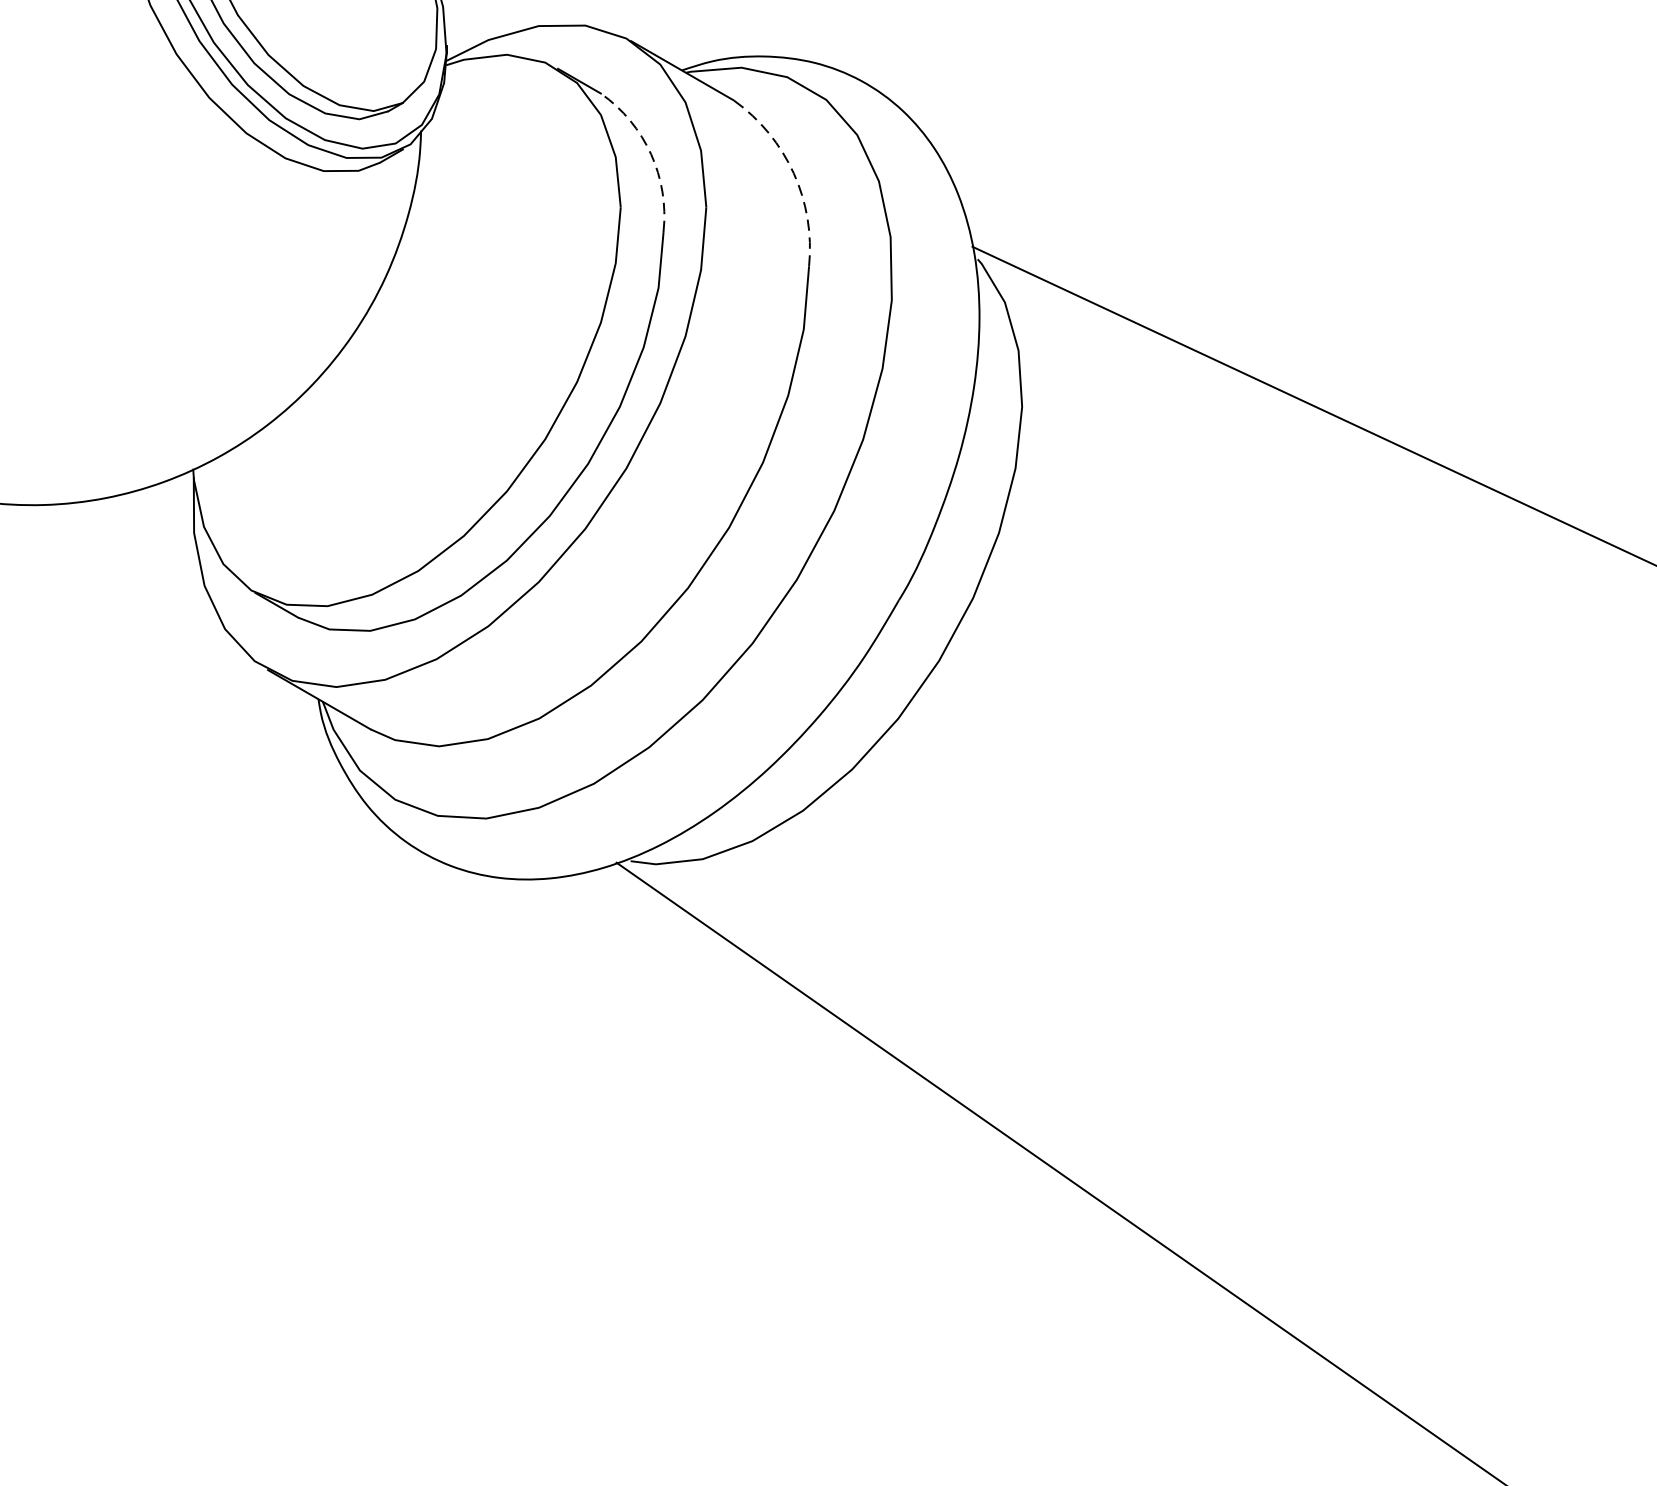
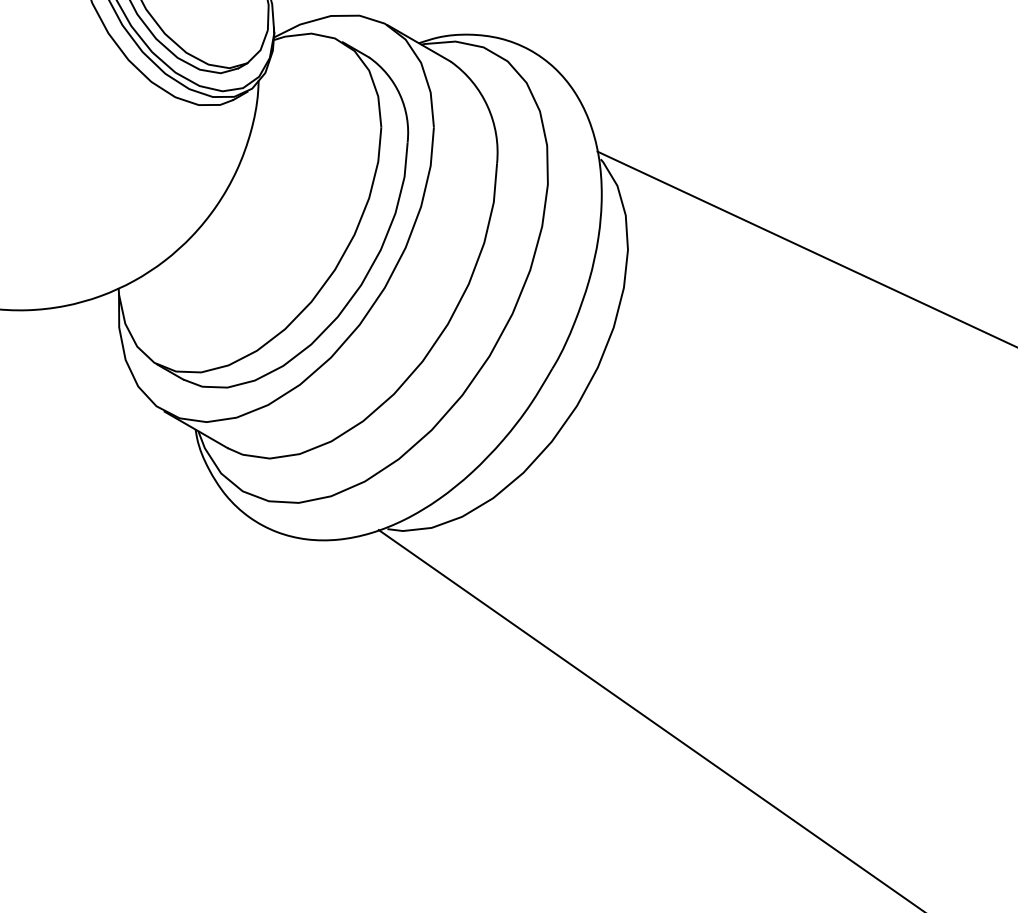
arc: (651, 153) -> (400, 94), dashed -> solid
arc: (793, 173) -> (487, 106), dashed -> solid

